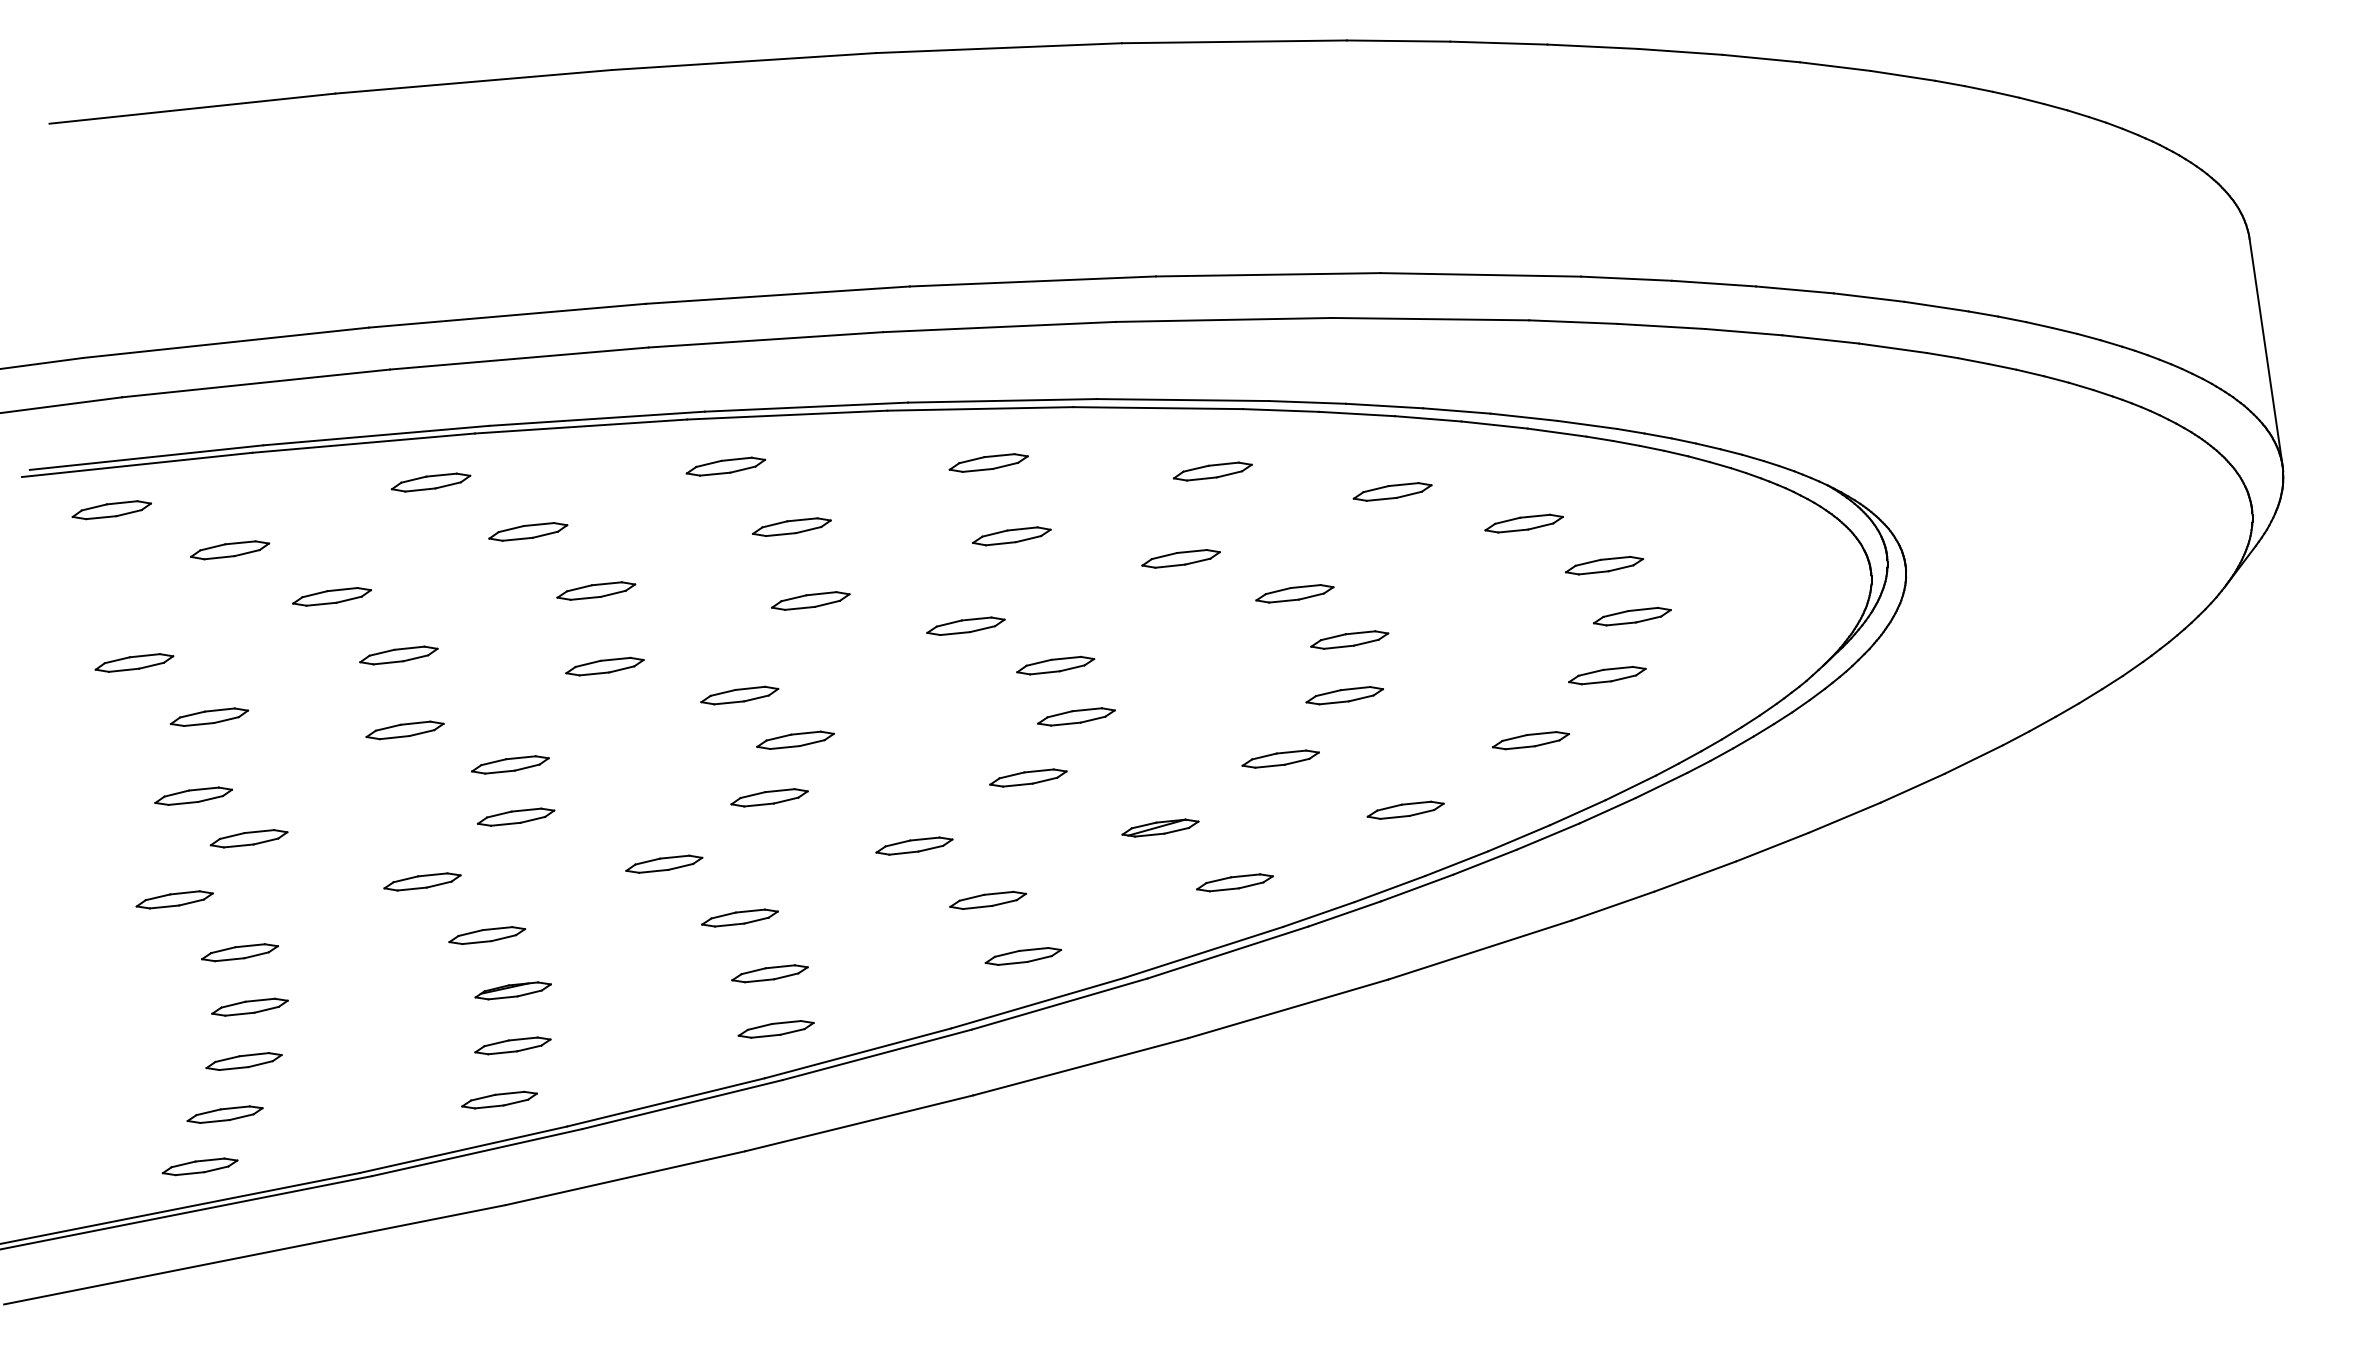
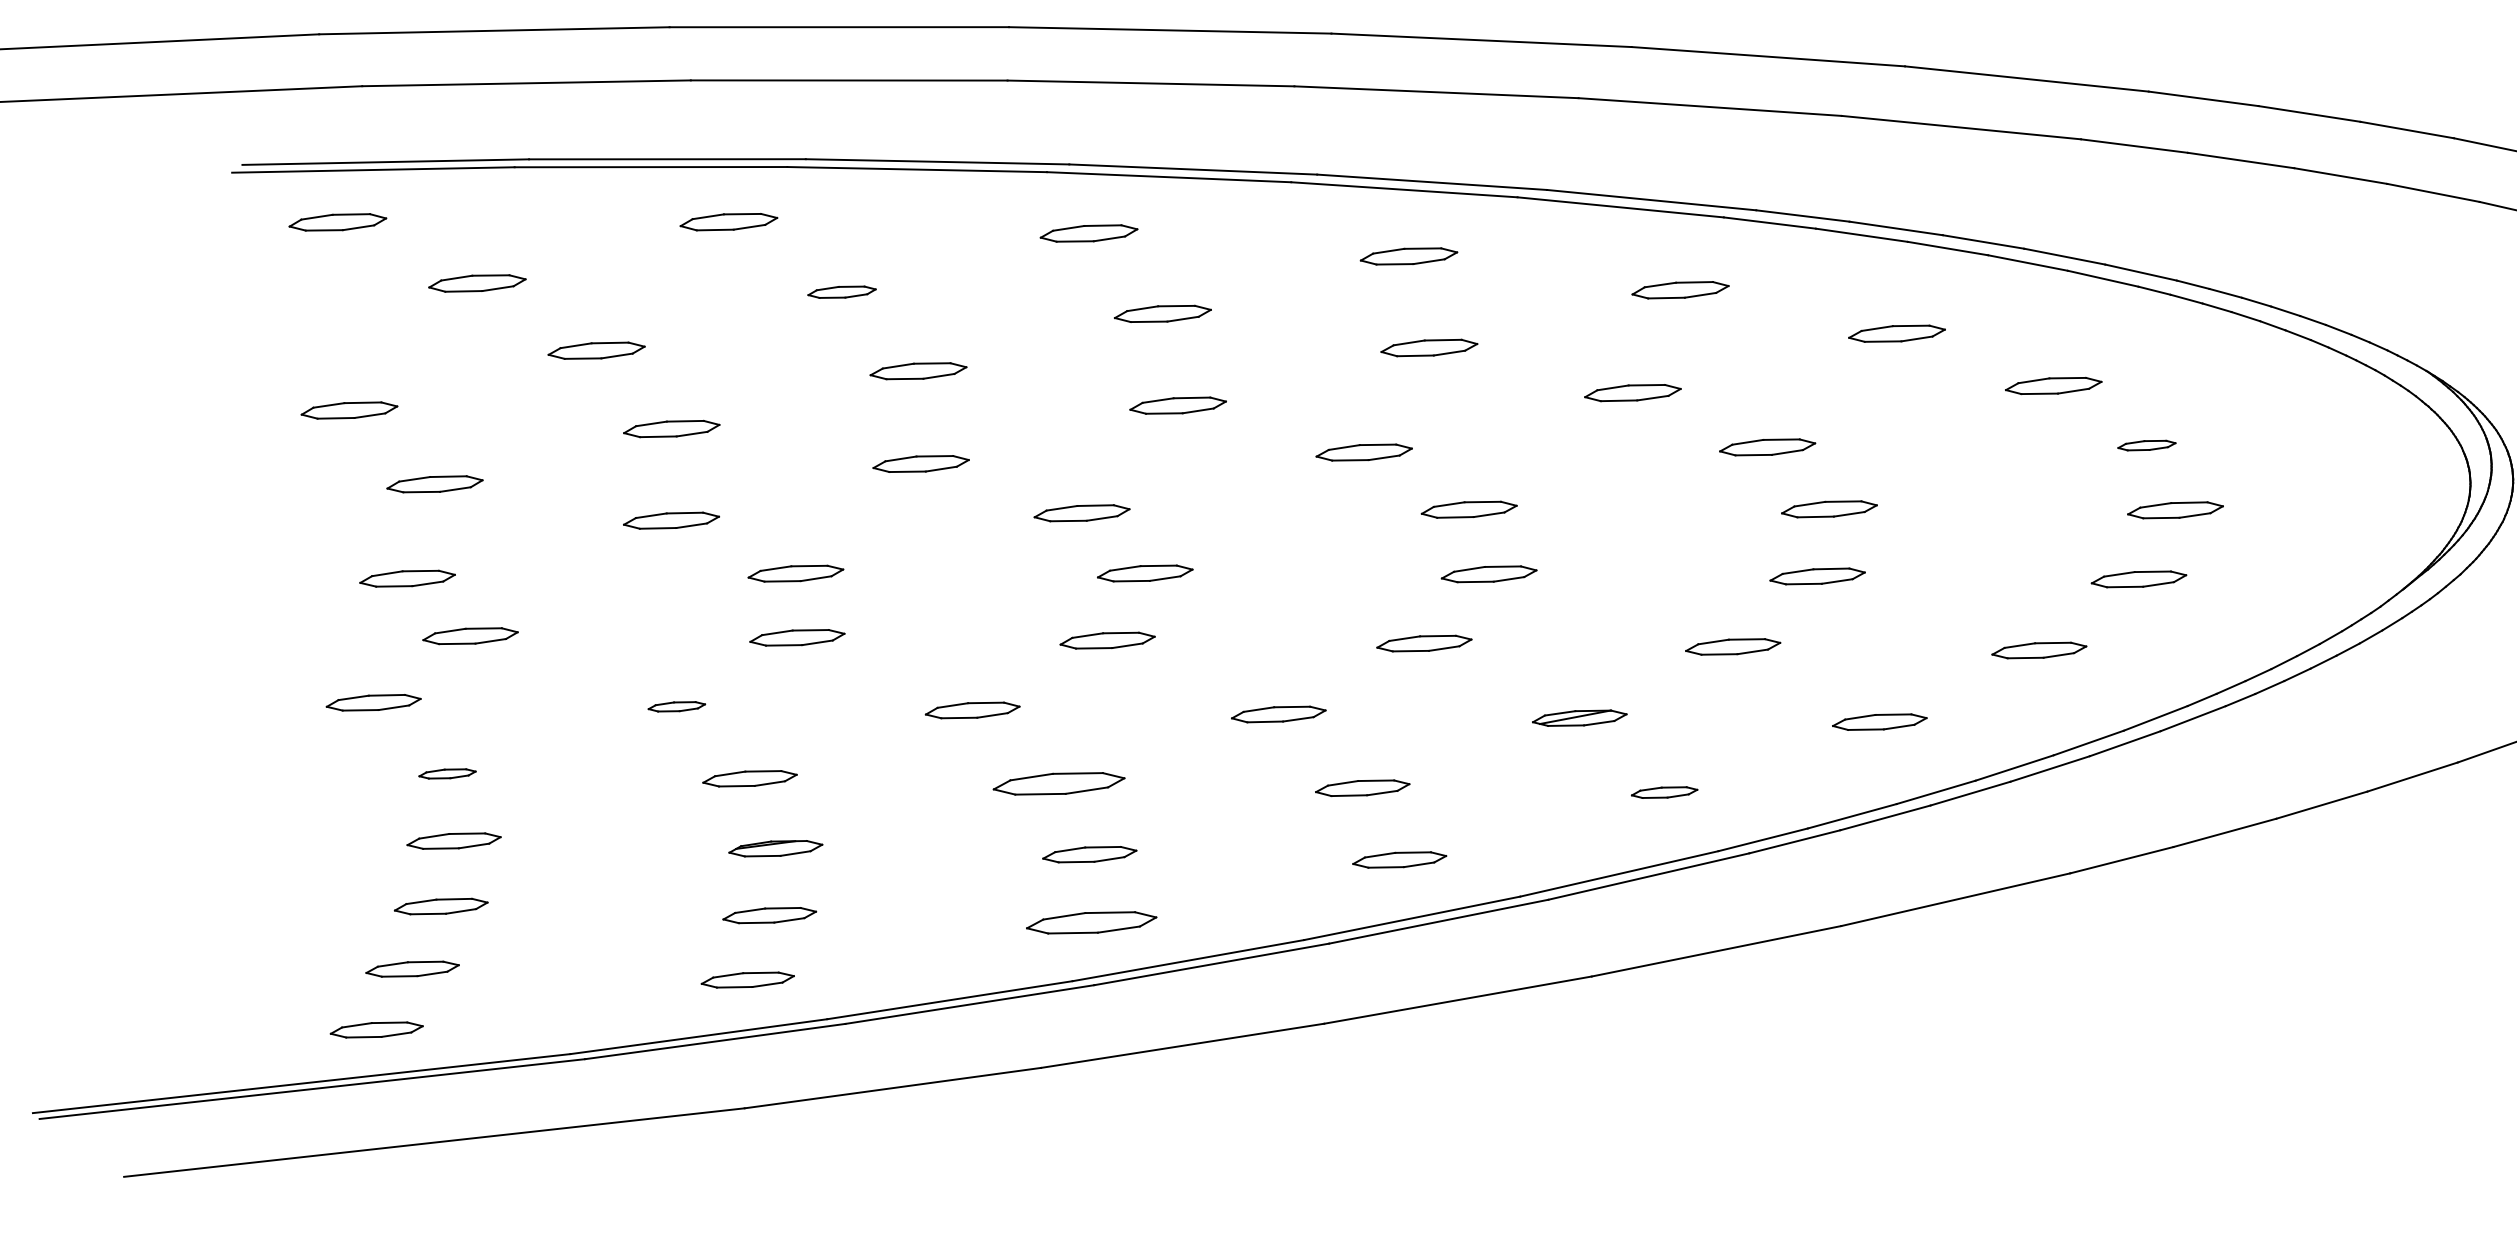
part: (528, 531) -> (842, 291), size x0.7
part: (1604, 565) -> (2146, 445), size x0.6
part: (422, 881) -> (676, 706), size x0.6
part: (1234, 882) -> (1664, 792), size x0.7
part: (739, 917) -> (1058, 783), size x1.4
part: (239, 952) -> (447, 773), size x0.6
part: (775, 1029) -> (1090, 922), size x1.4

